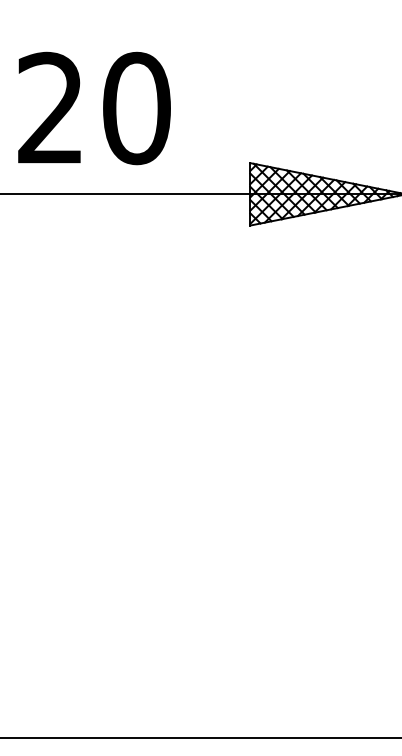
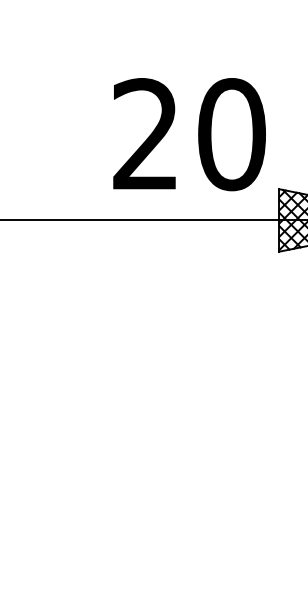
text: (94, 108) -> (189, 134), moved

